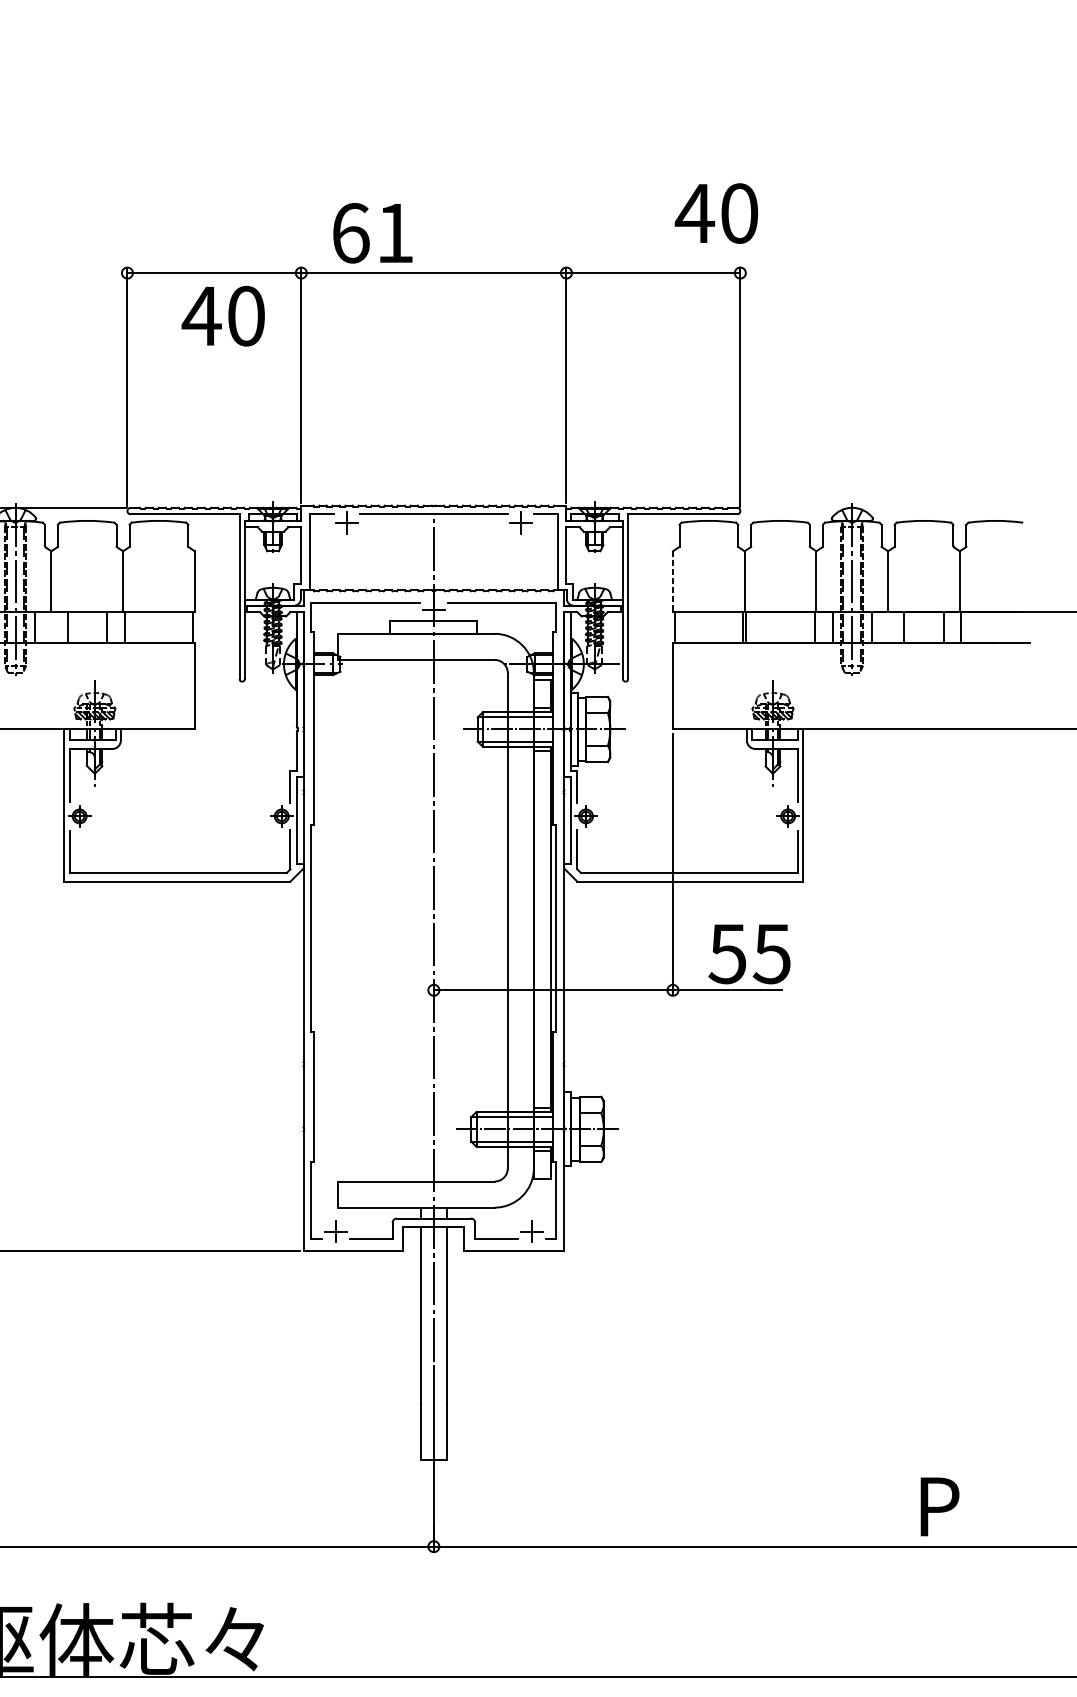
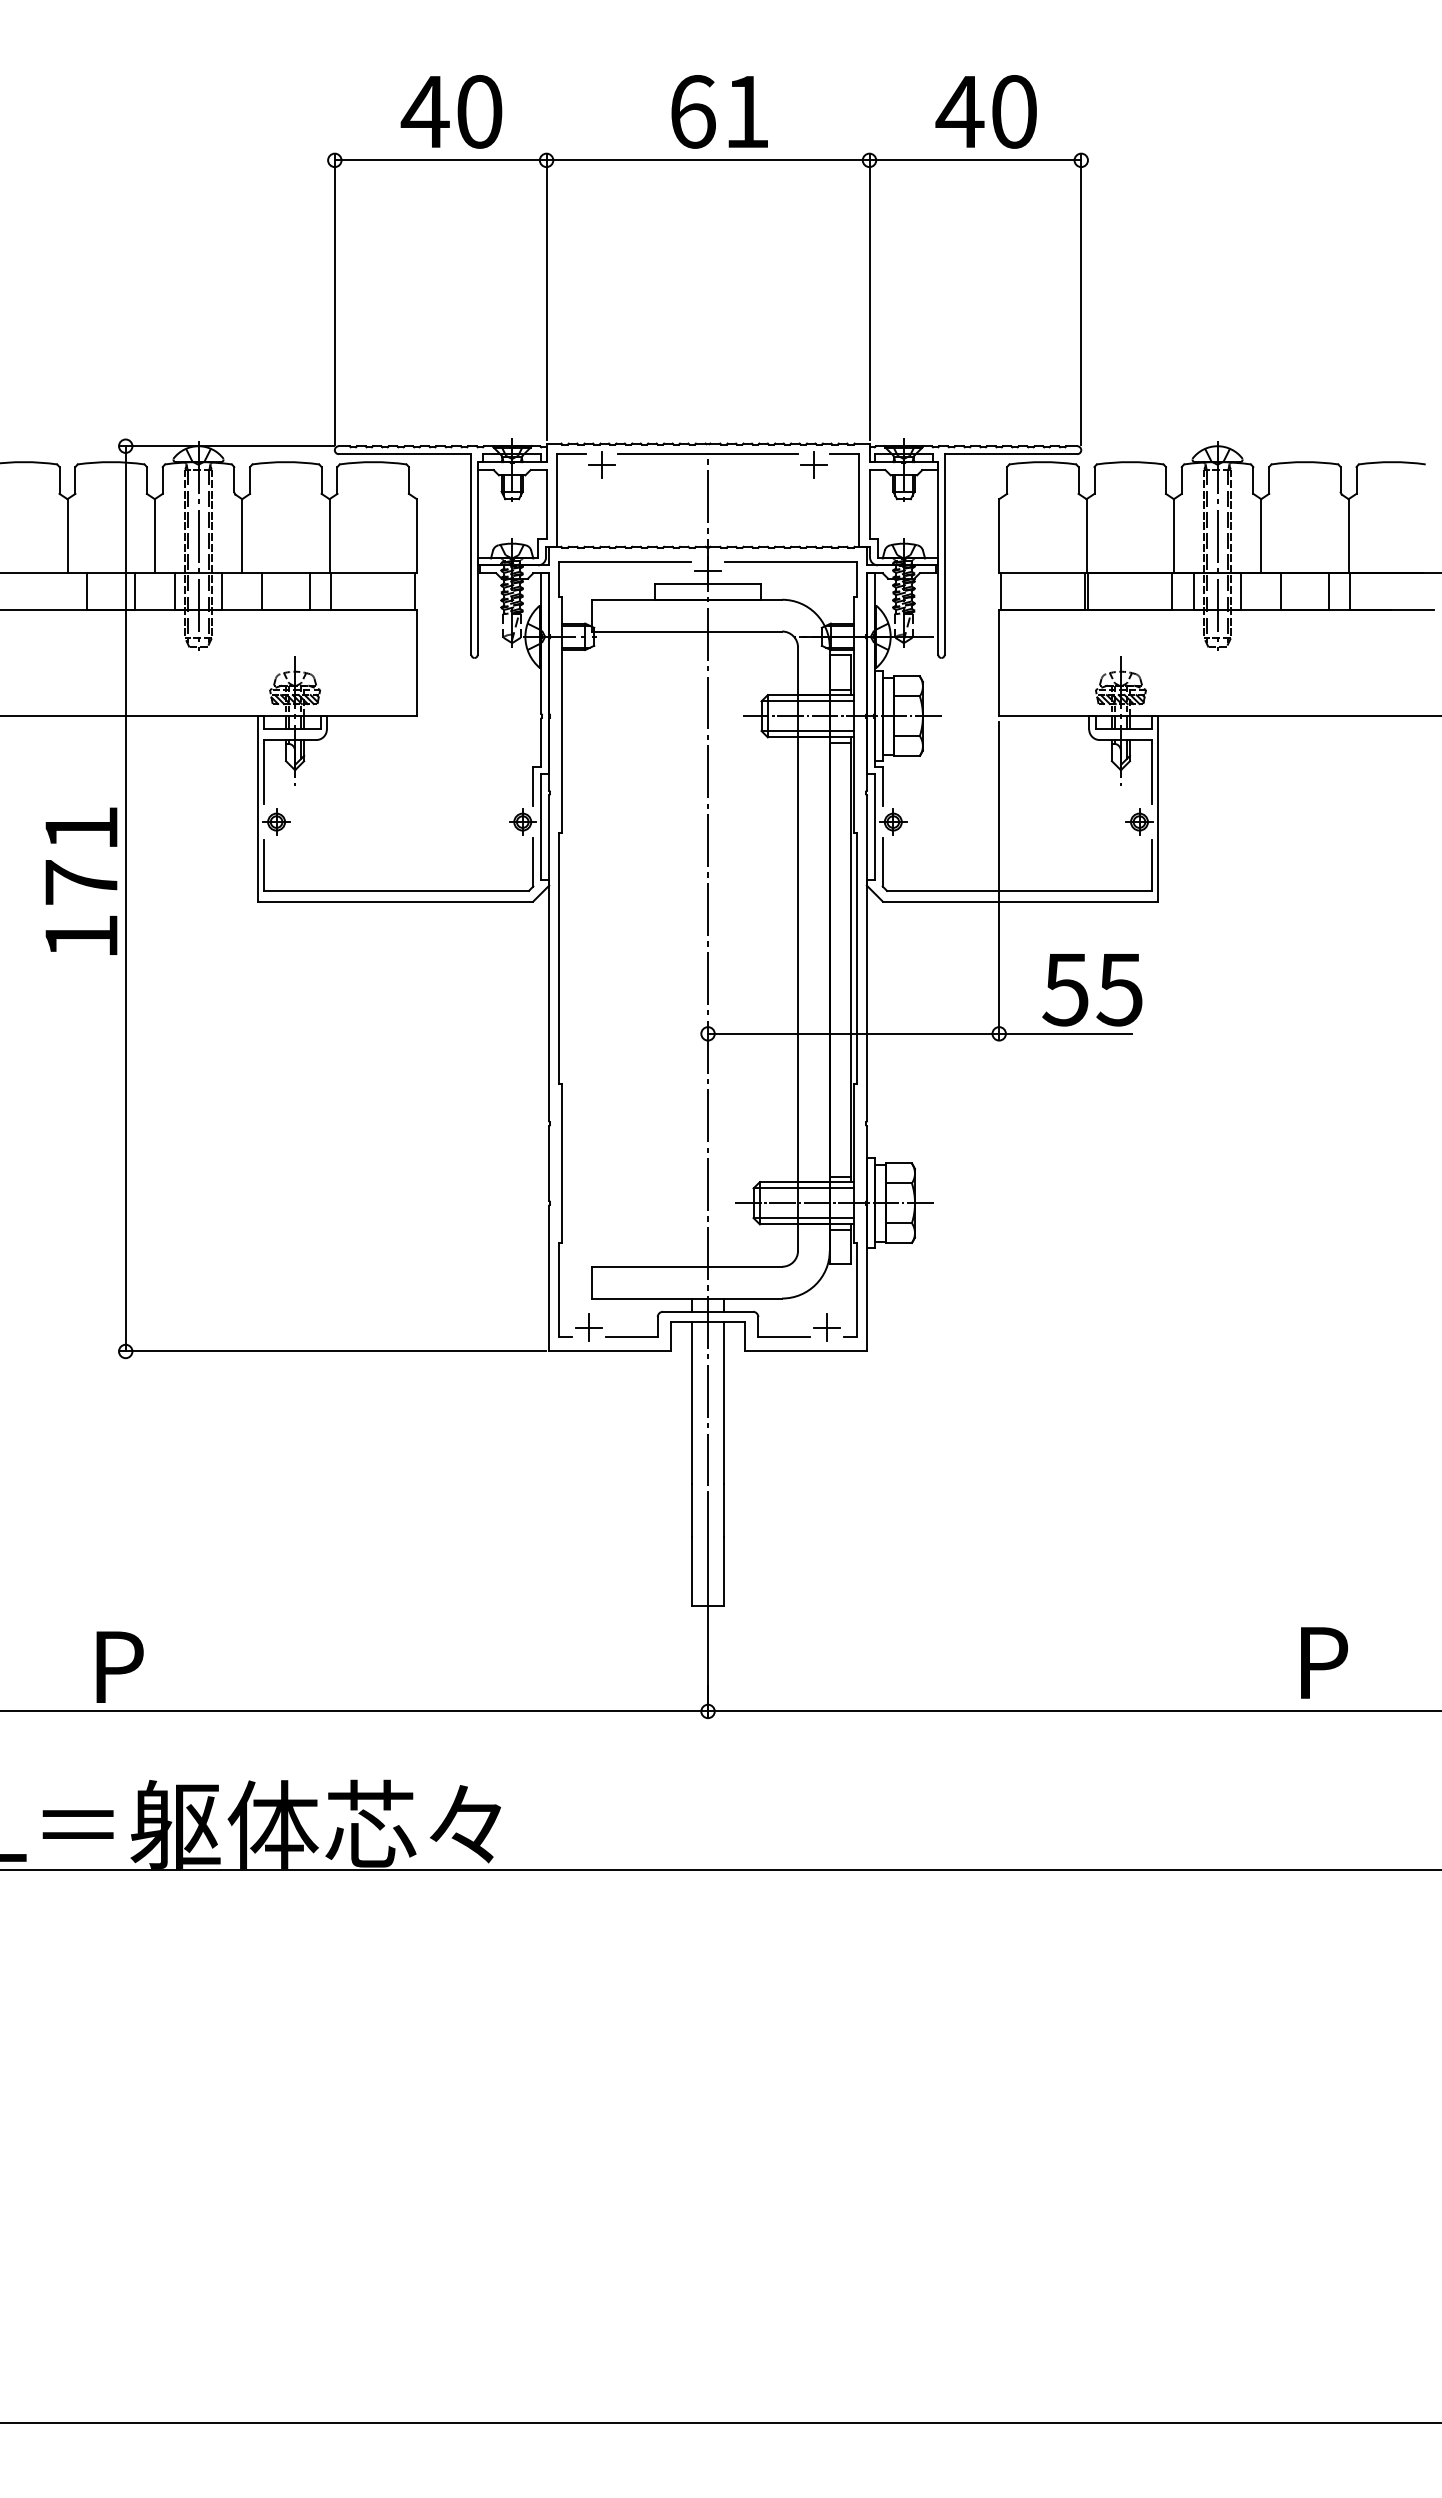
text: (715, 213) -> (985, 111), moved
text: (372, 232) -> (719, 111), moved
text: (223, 315) -> (451, 111), moved
line: (673, 581) -> (999, 536), dashed -> solid

